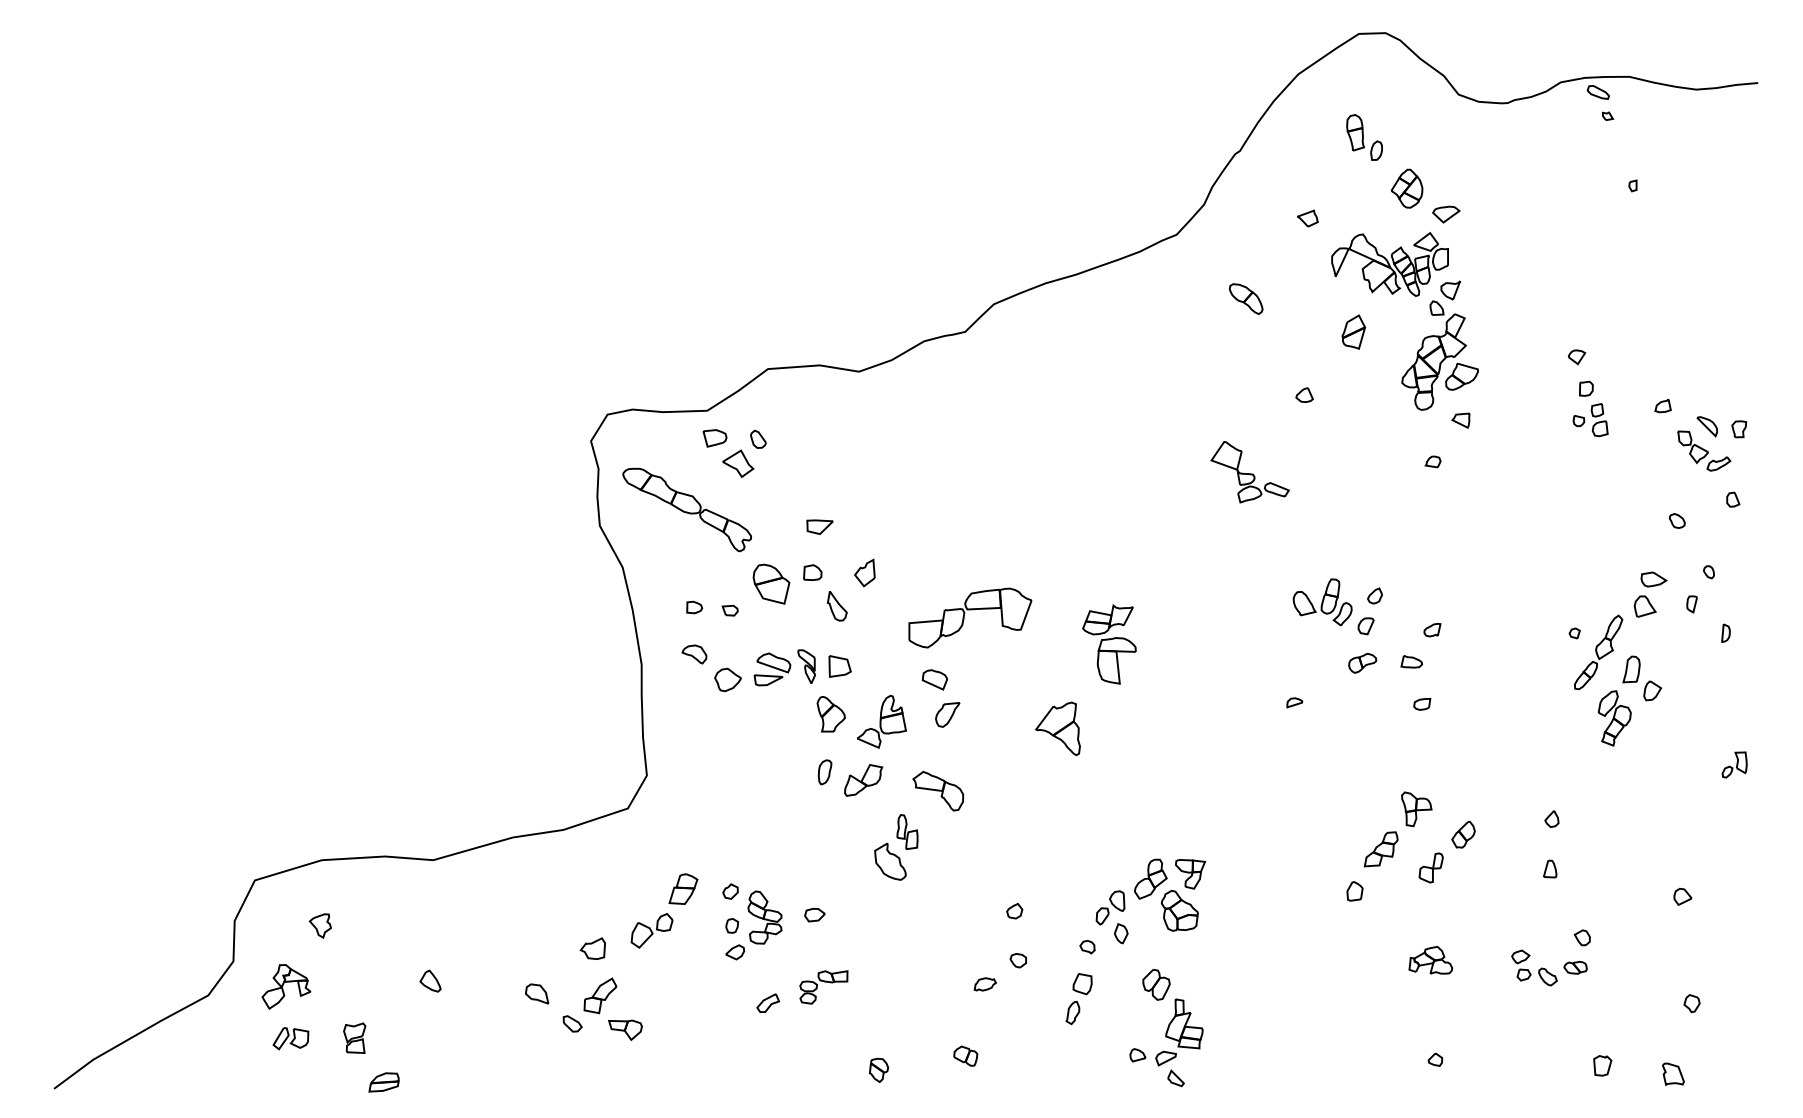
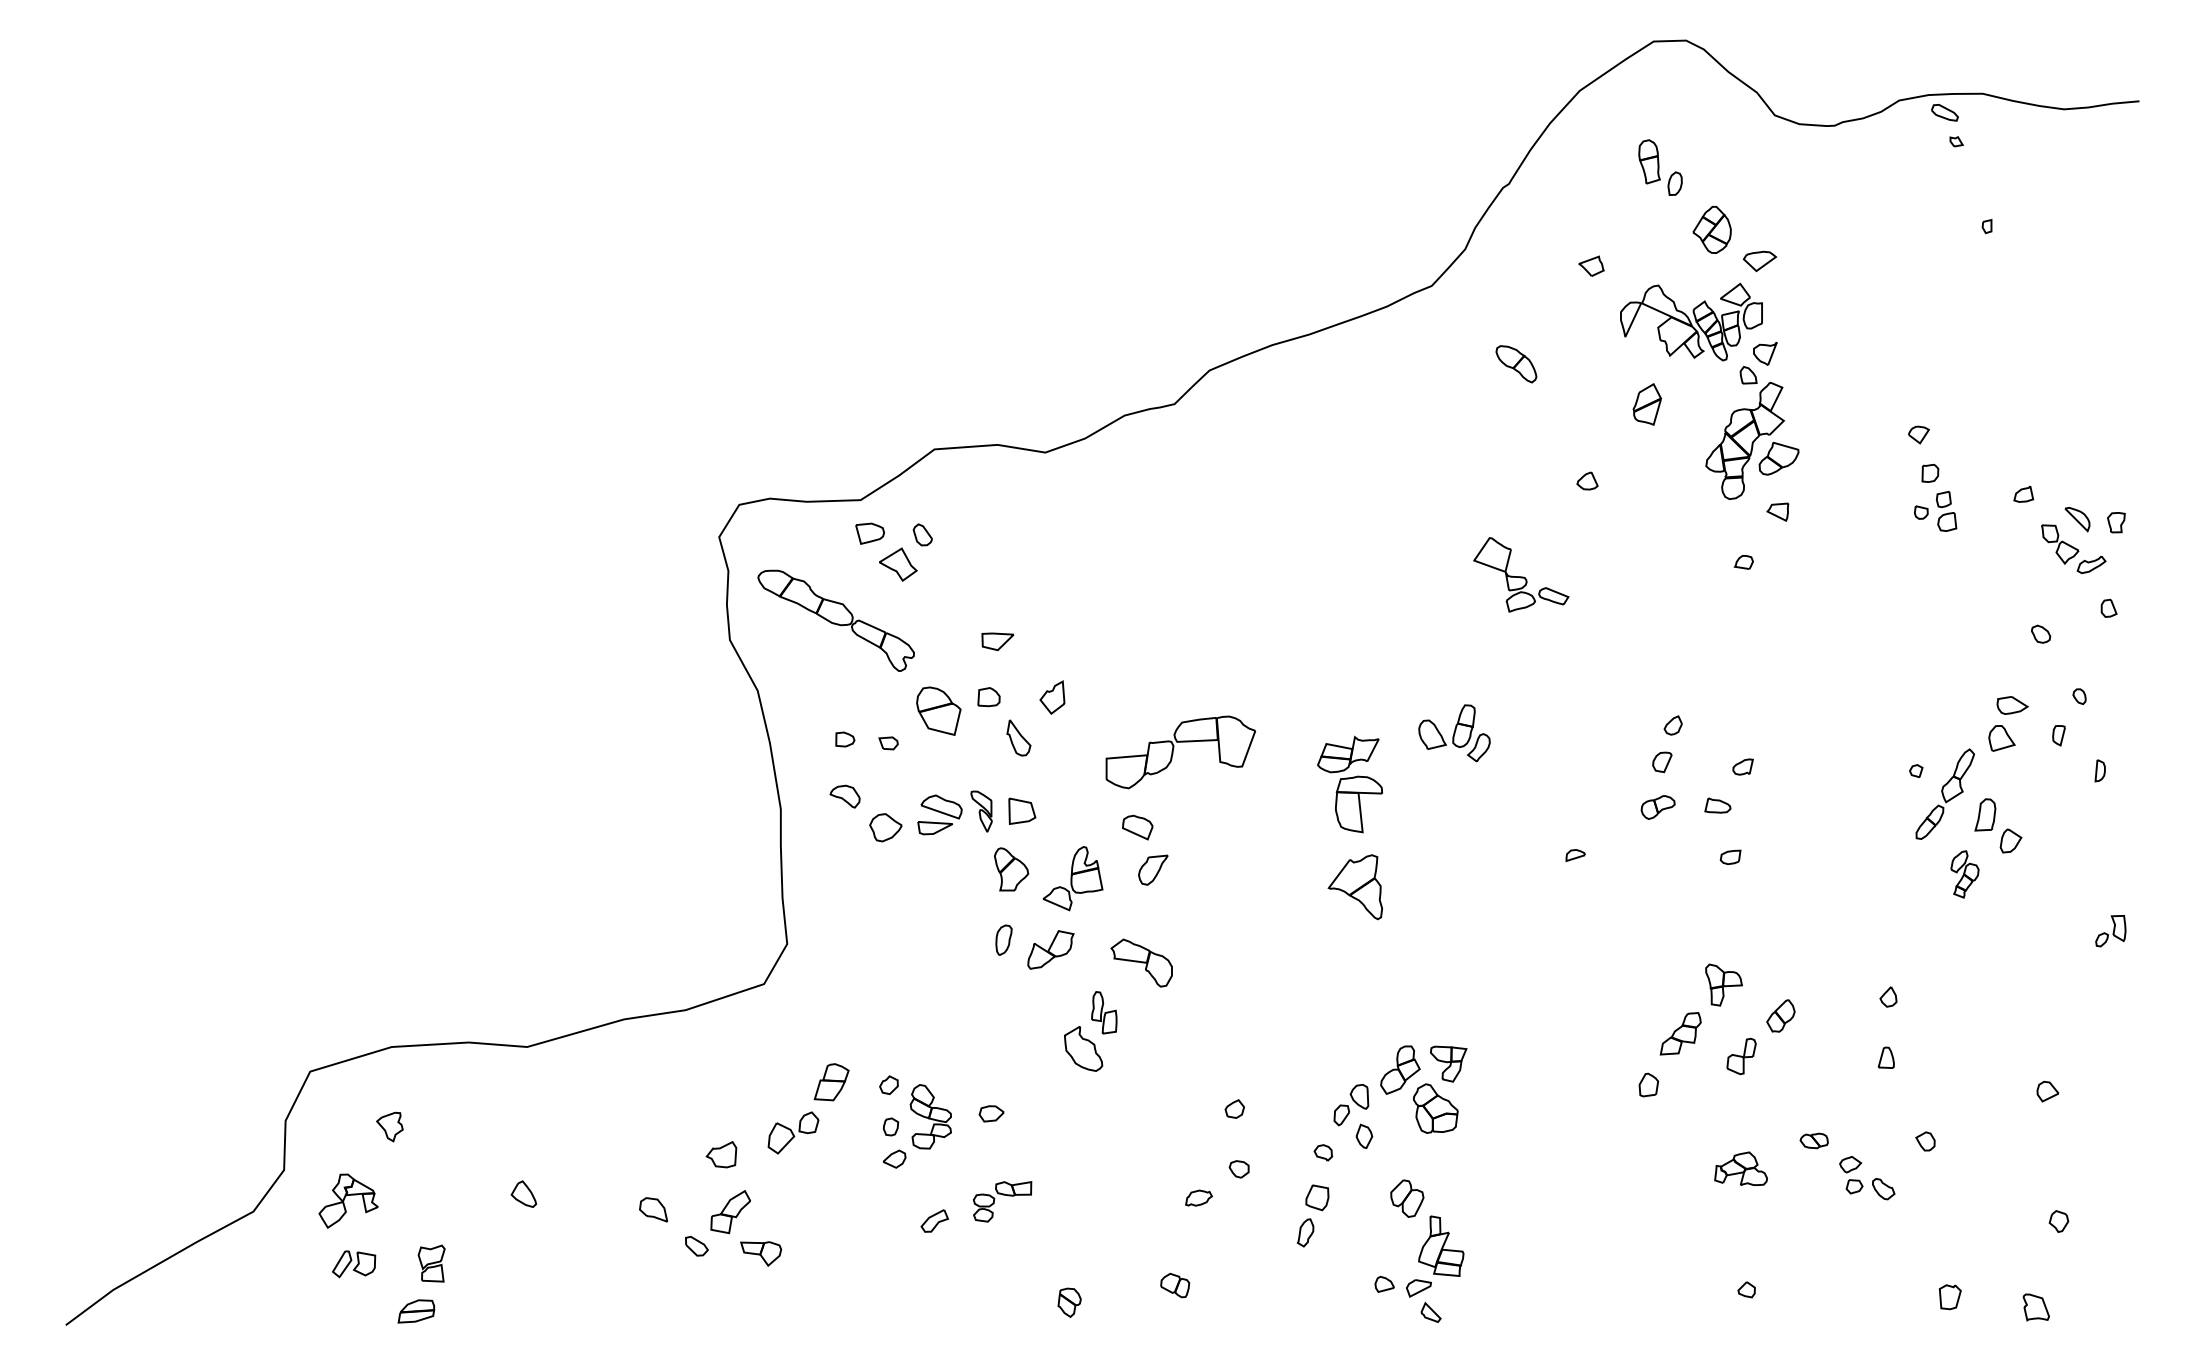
part: (1322, 602) -> (1454, 733), moved
part: (1614, 718) -> (1964, 874), size x0.7
part: (1058, 729) -> (1355, 887), moved
part: (1574, 967) -> (1813, 1140), moved
part: (384, 1082) -> (416, 1311), moved

